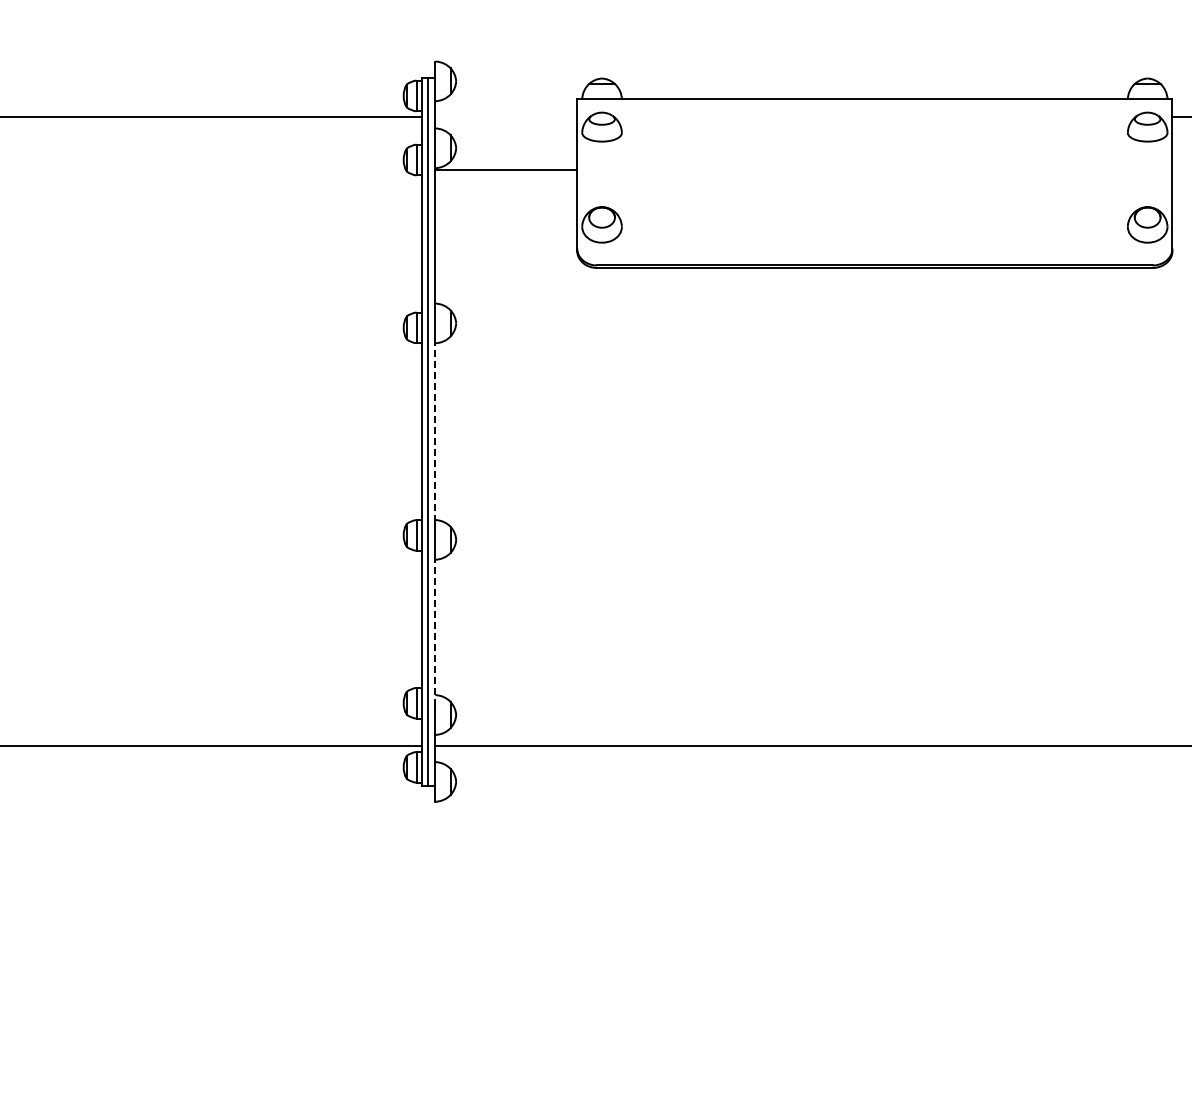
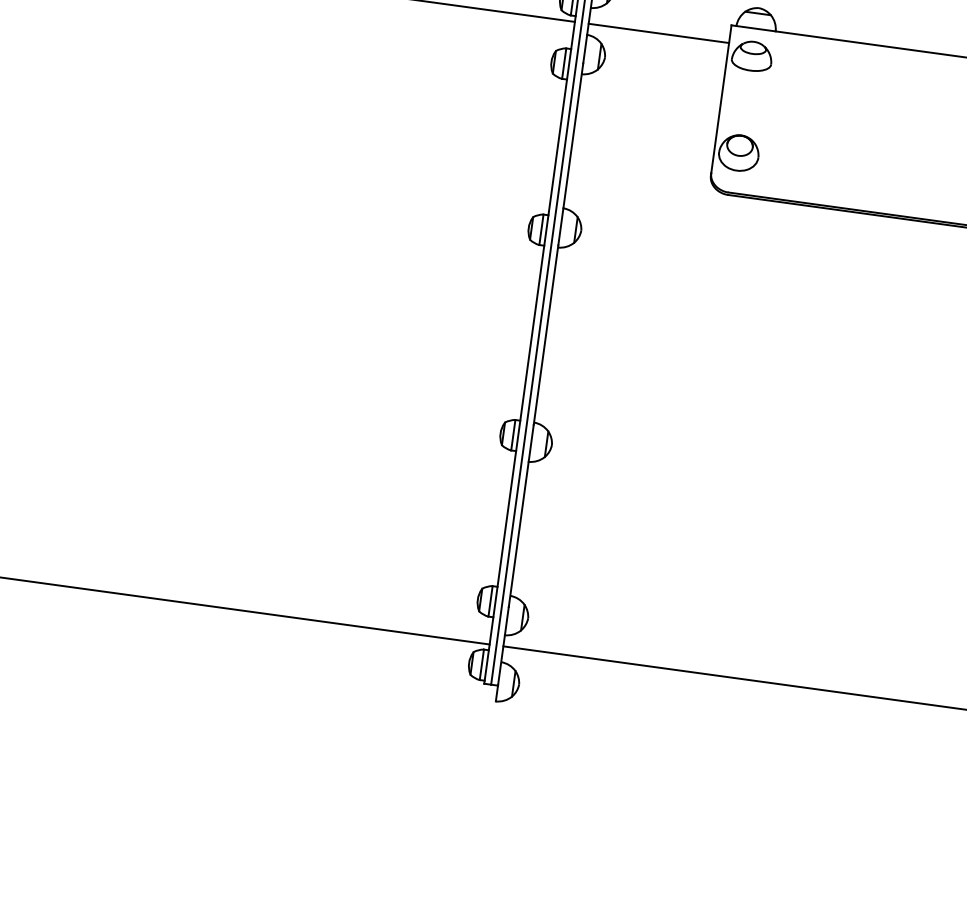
line: (506, 170) -> (659, 33), moved
line: (435, 431) -> (546, 334), dashed -> solid
line: (435, 632) -> (518, 533), dashed -> solid

